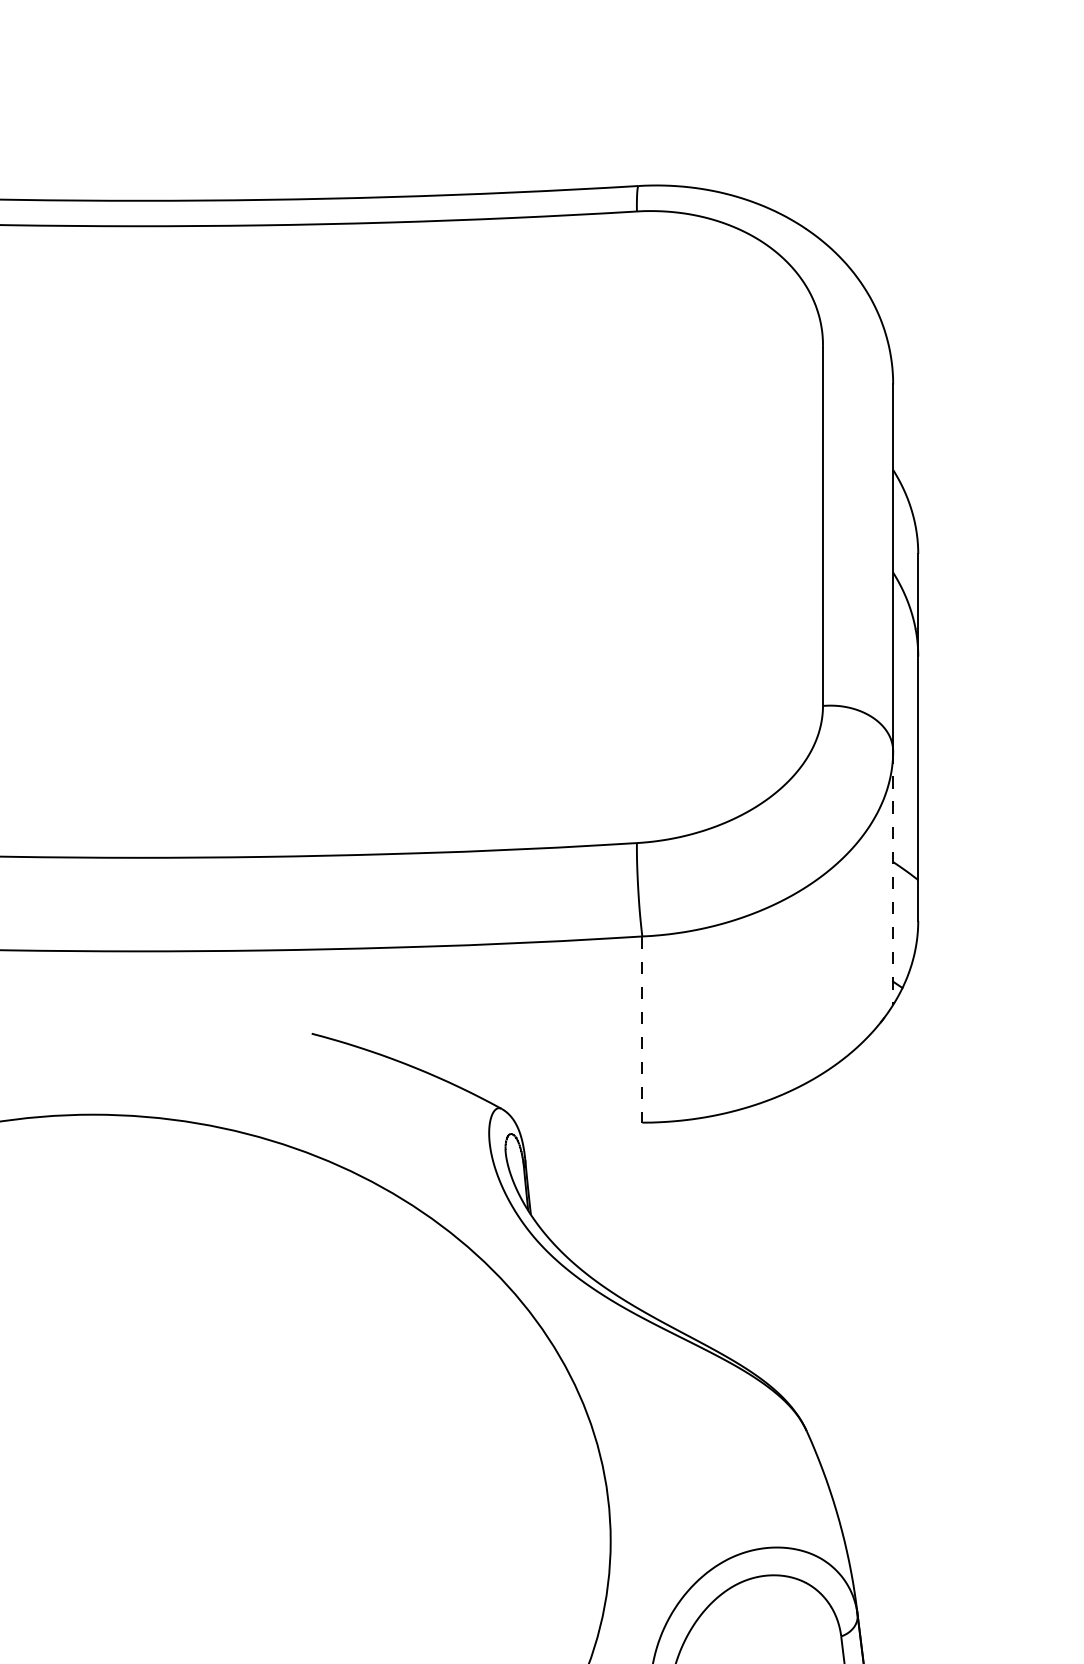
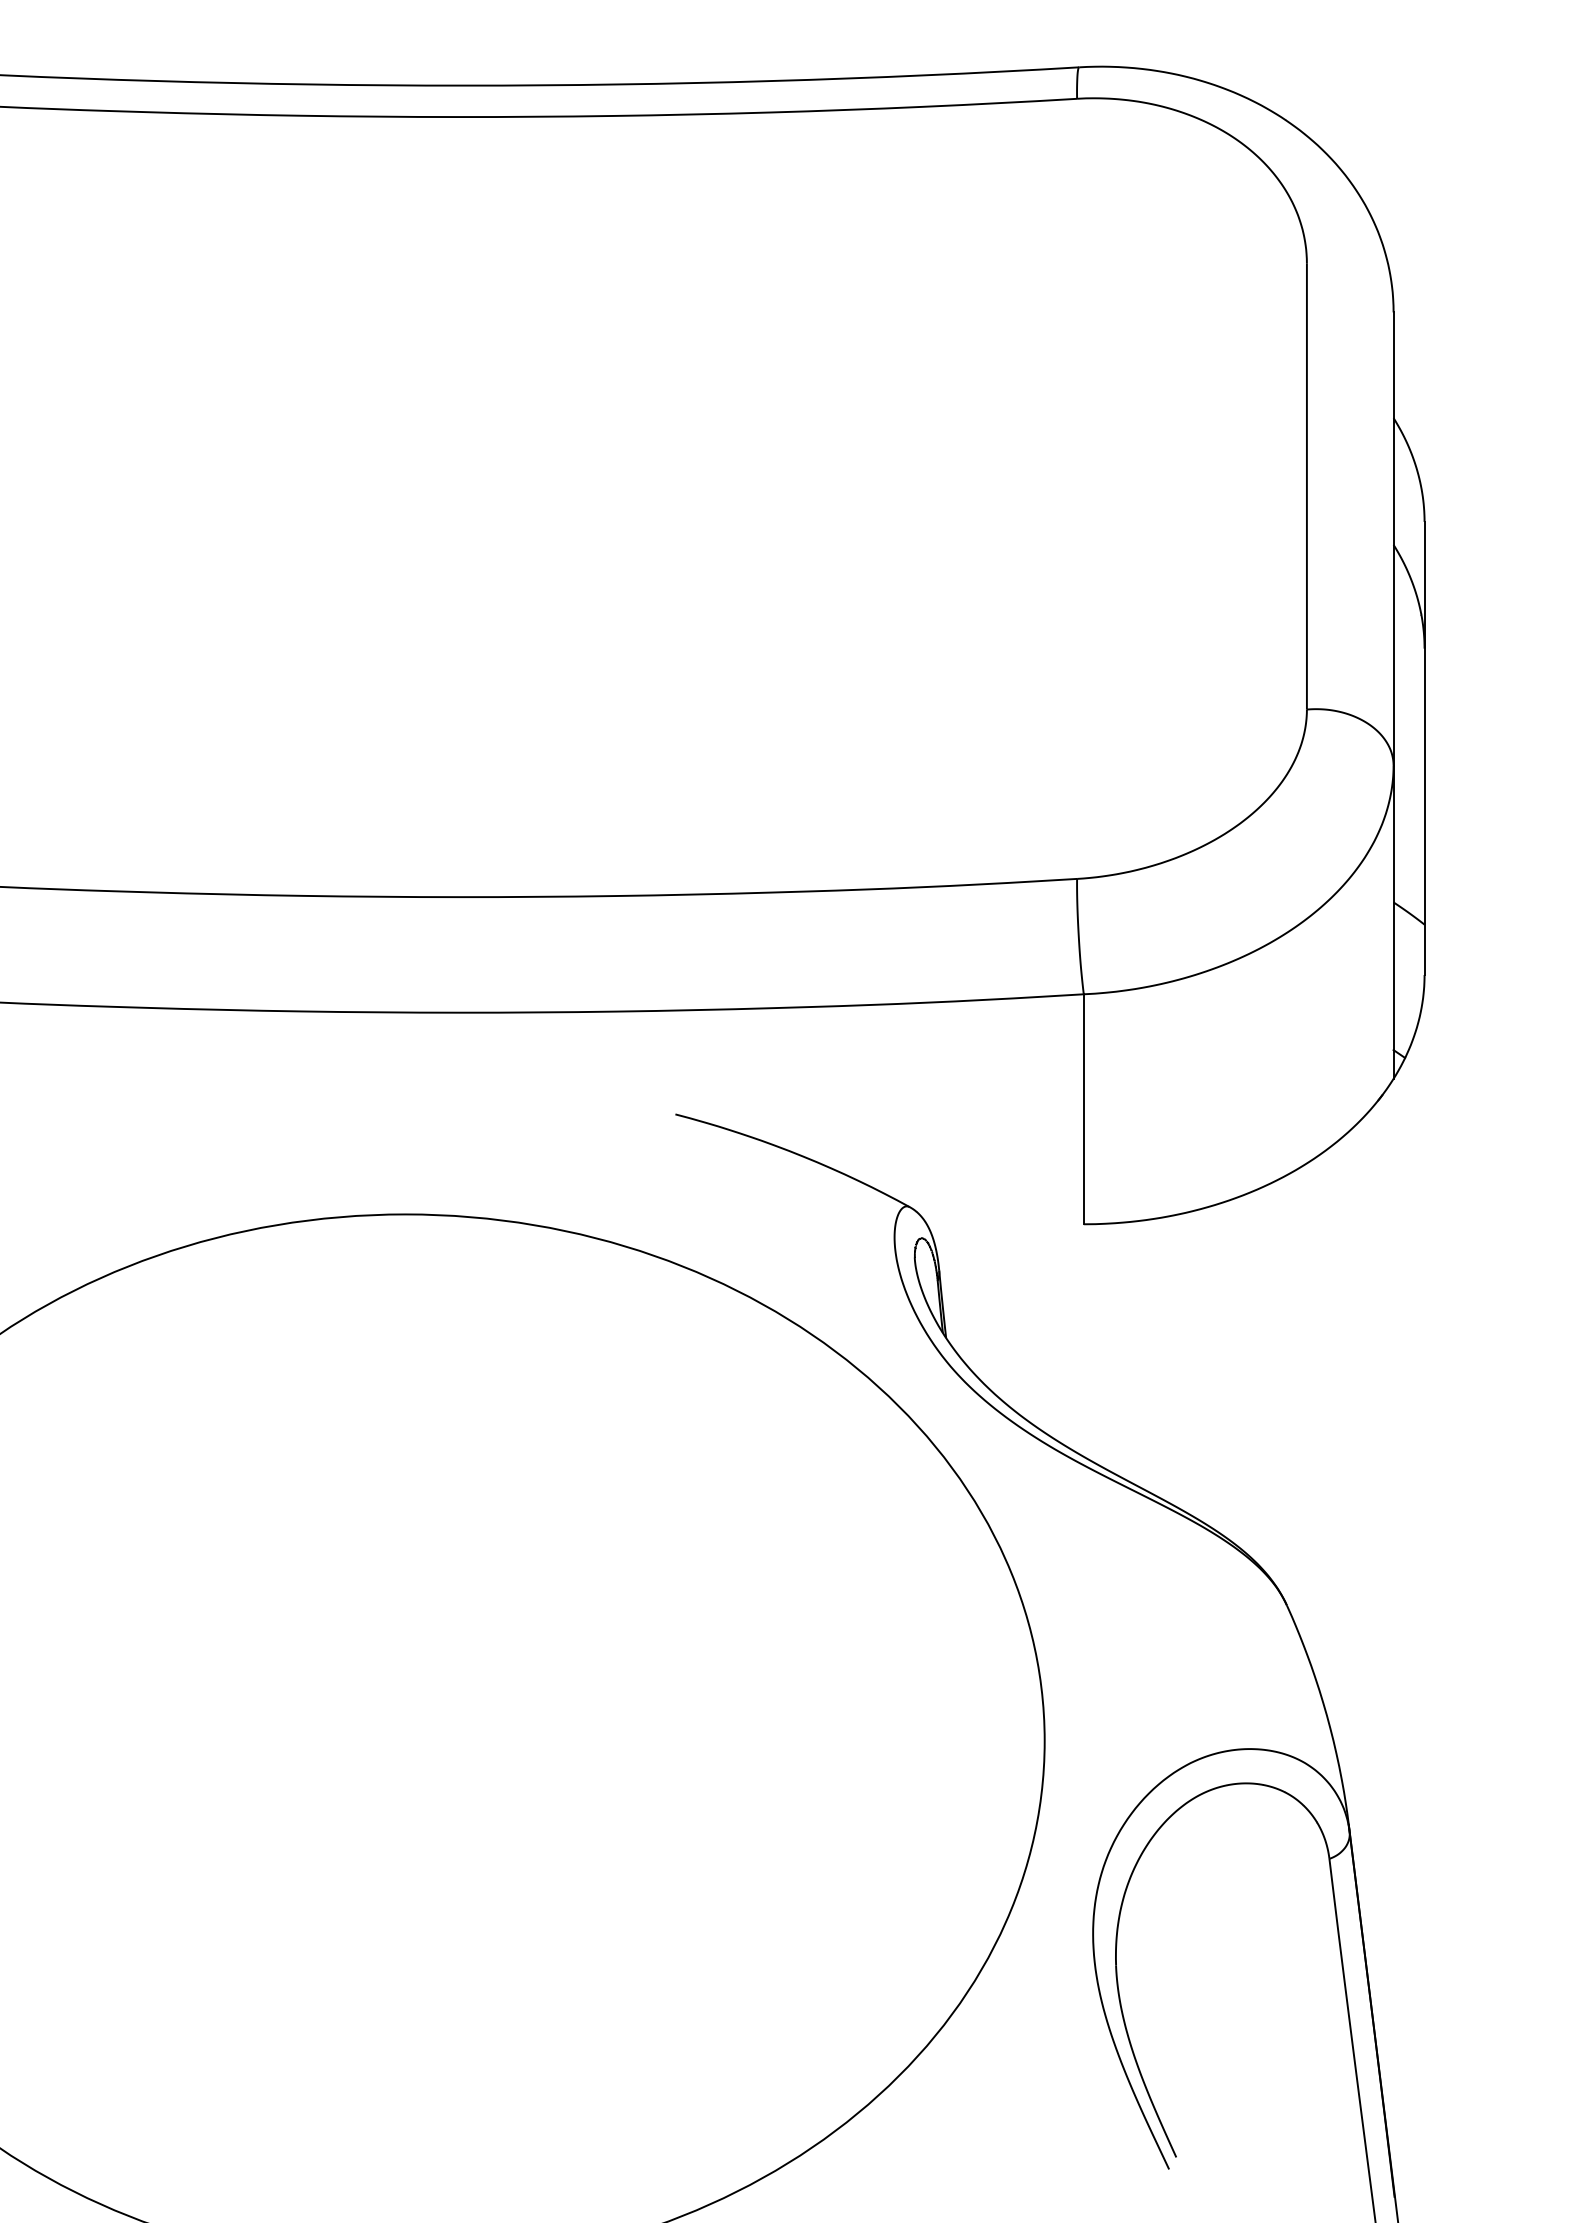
line: (893, 878) -> (1393, 922), dashed -> solid
line: (642, 1029) -> (1083, 1109), dashed -> solid

